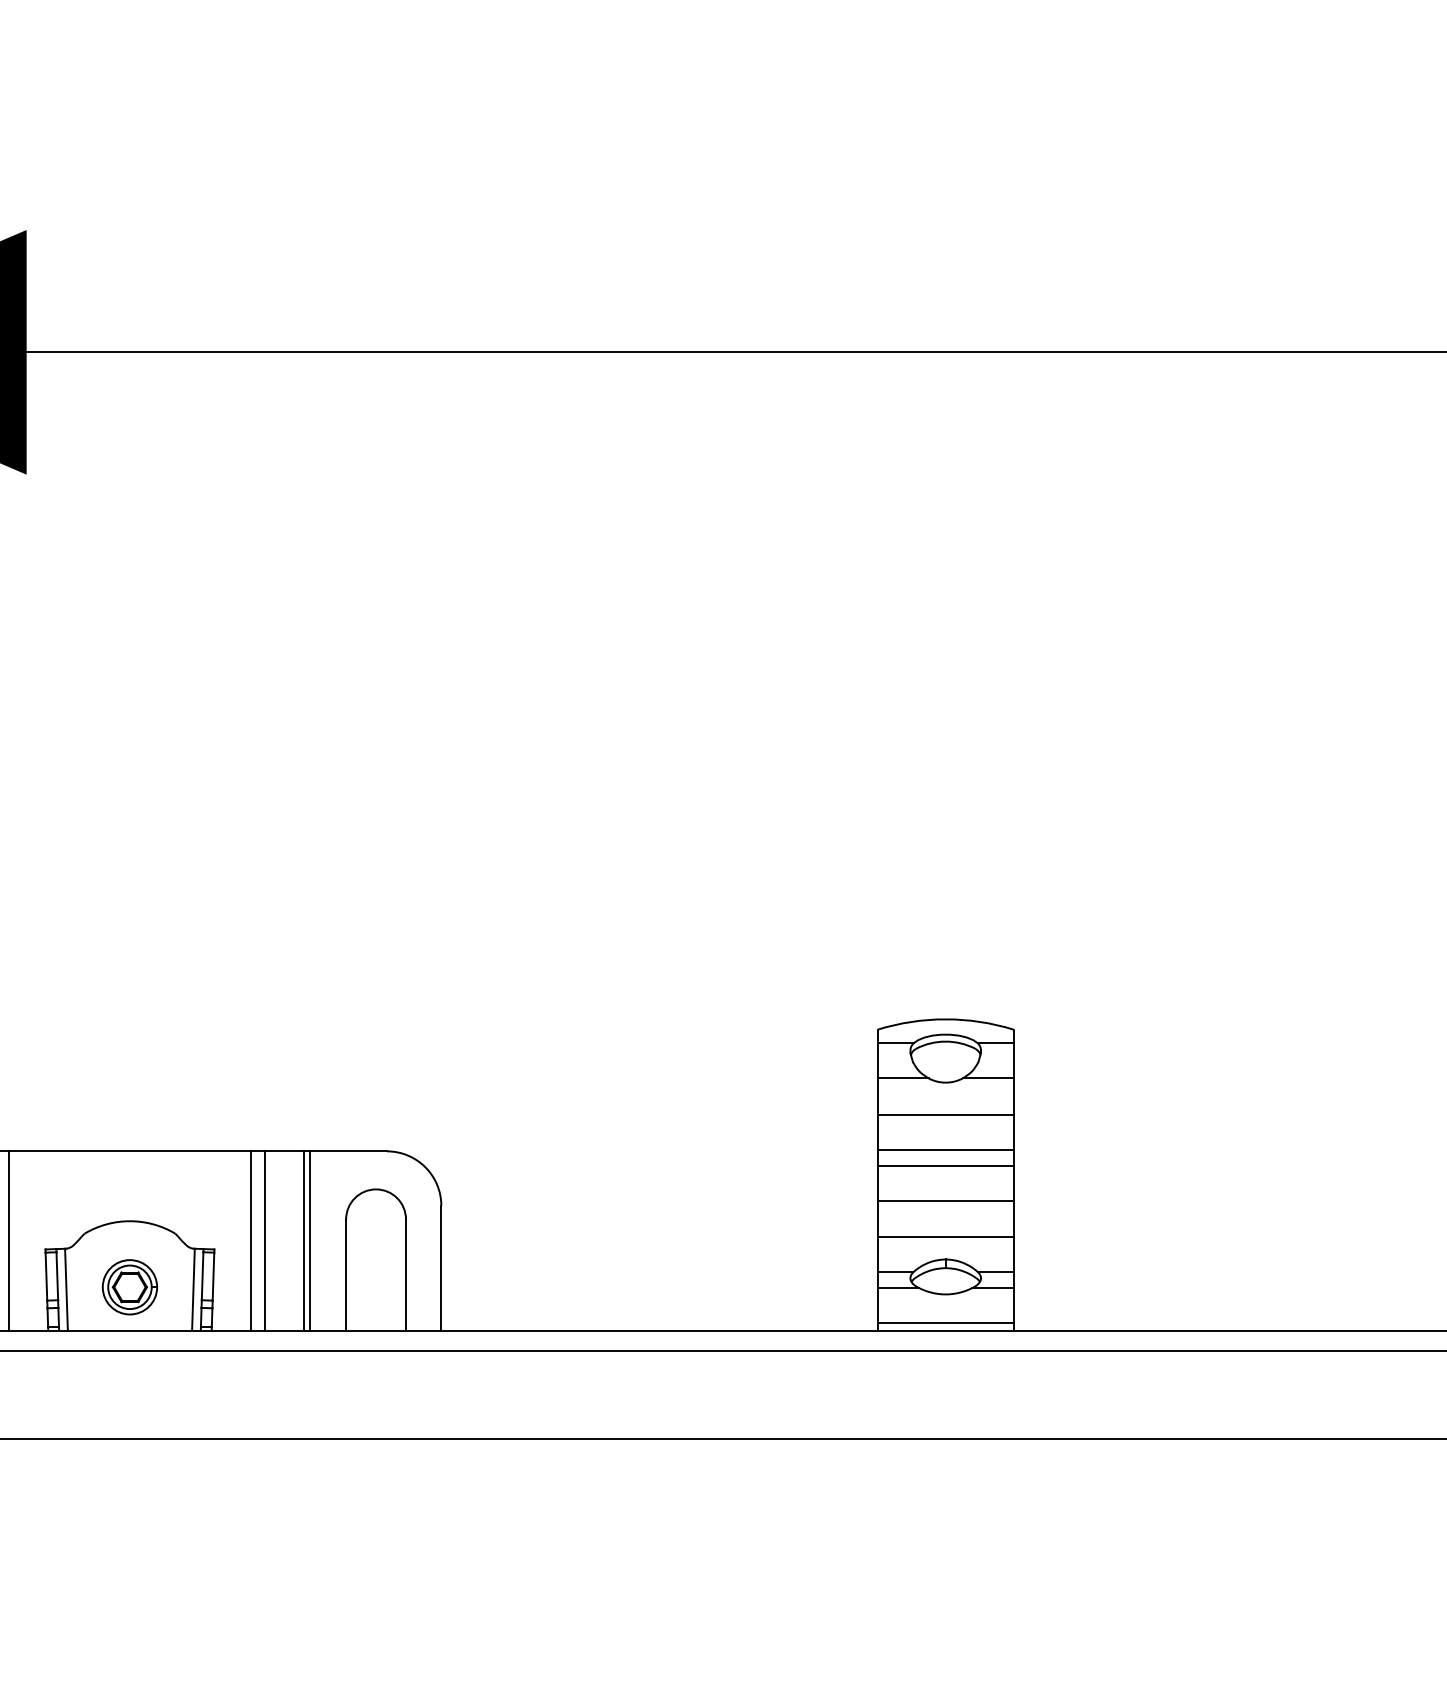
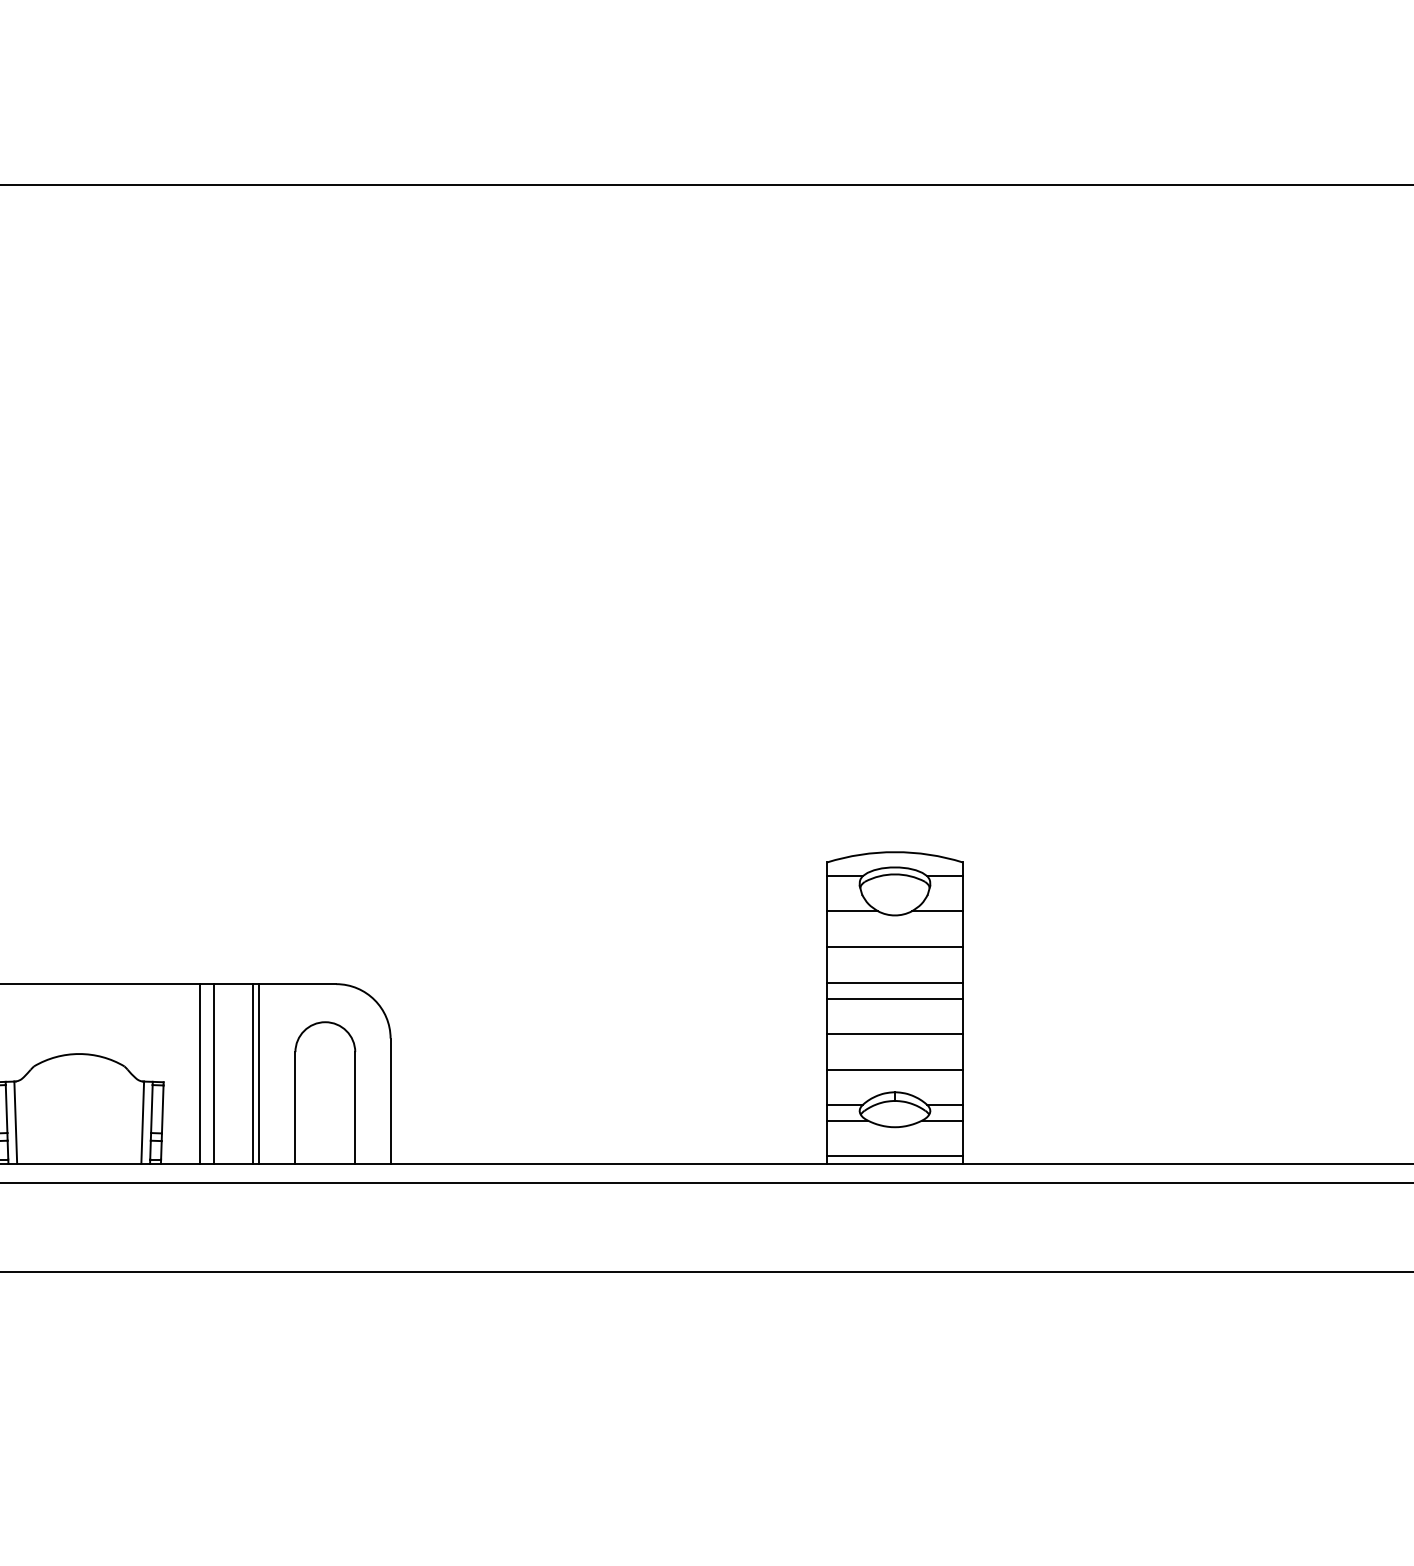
part: (129, 1287) -> (78, 1120), removed

